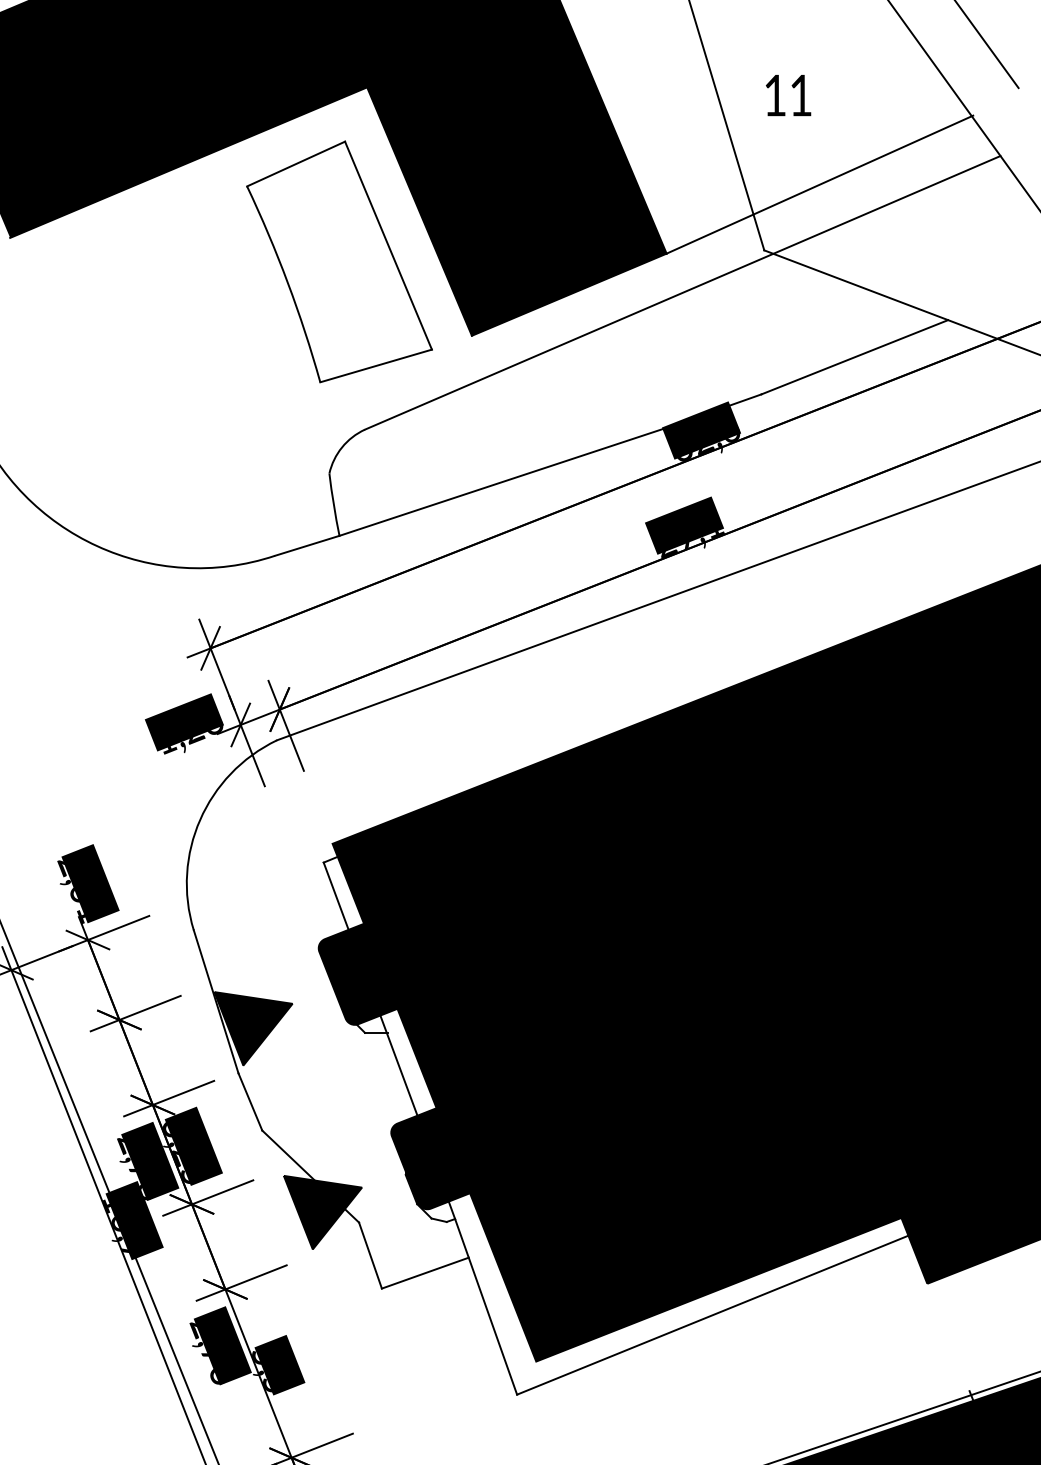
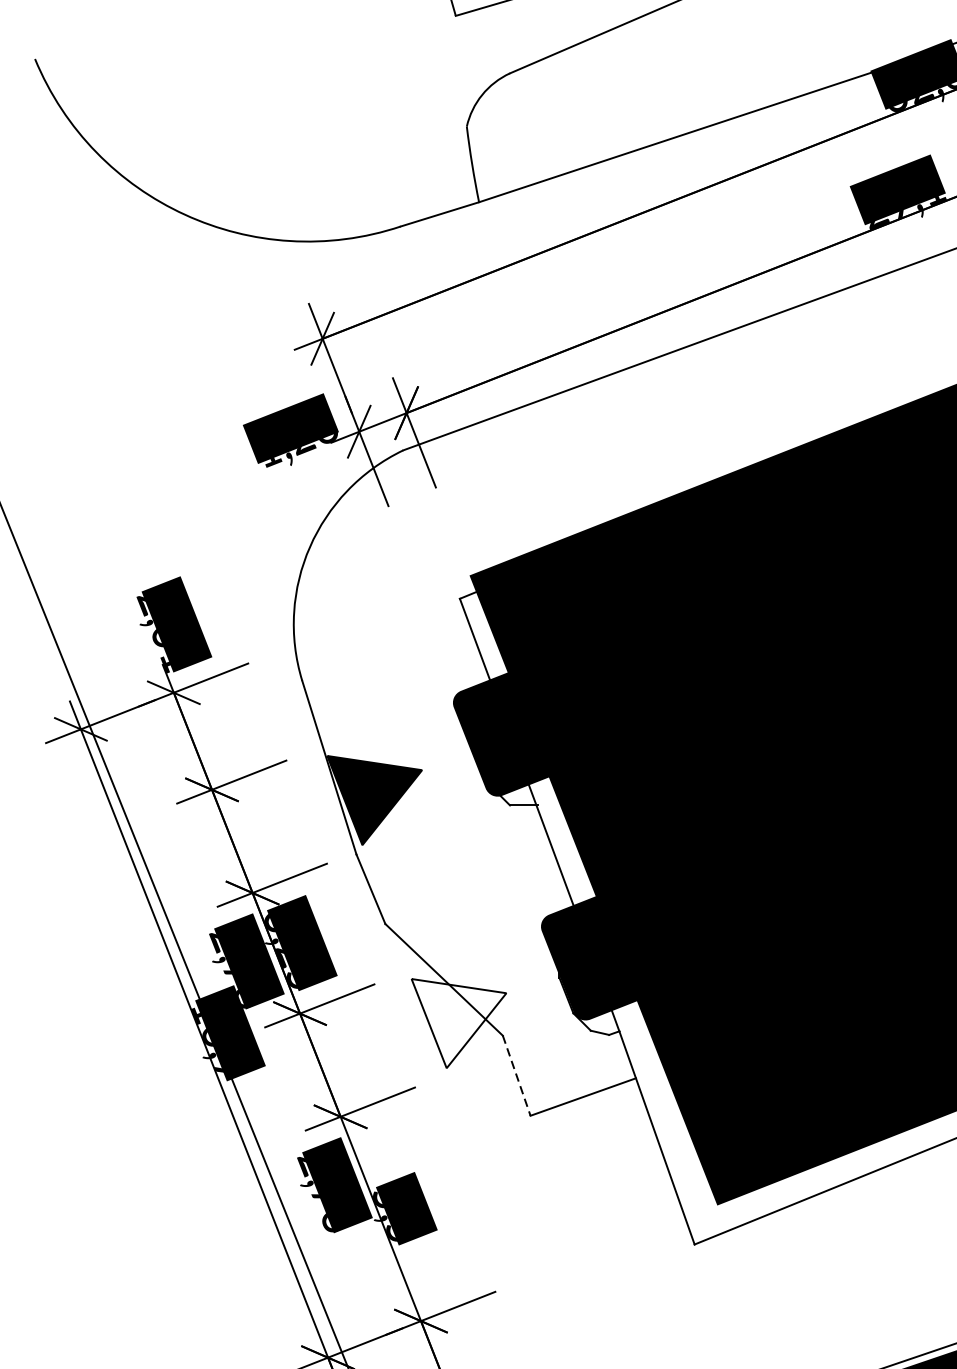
fill: (322, 1212) -> (458, 1023), removed
line: (370, 1255) -> (516, 1075), solid -> dashed

